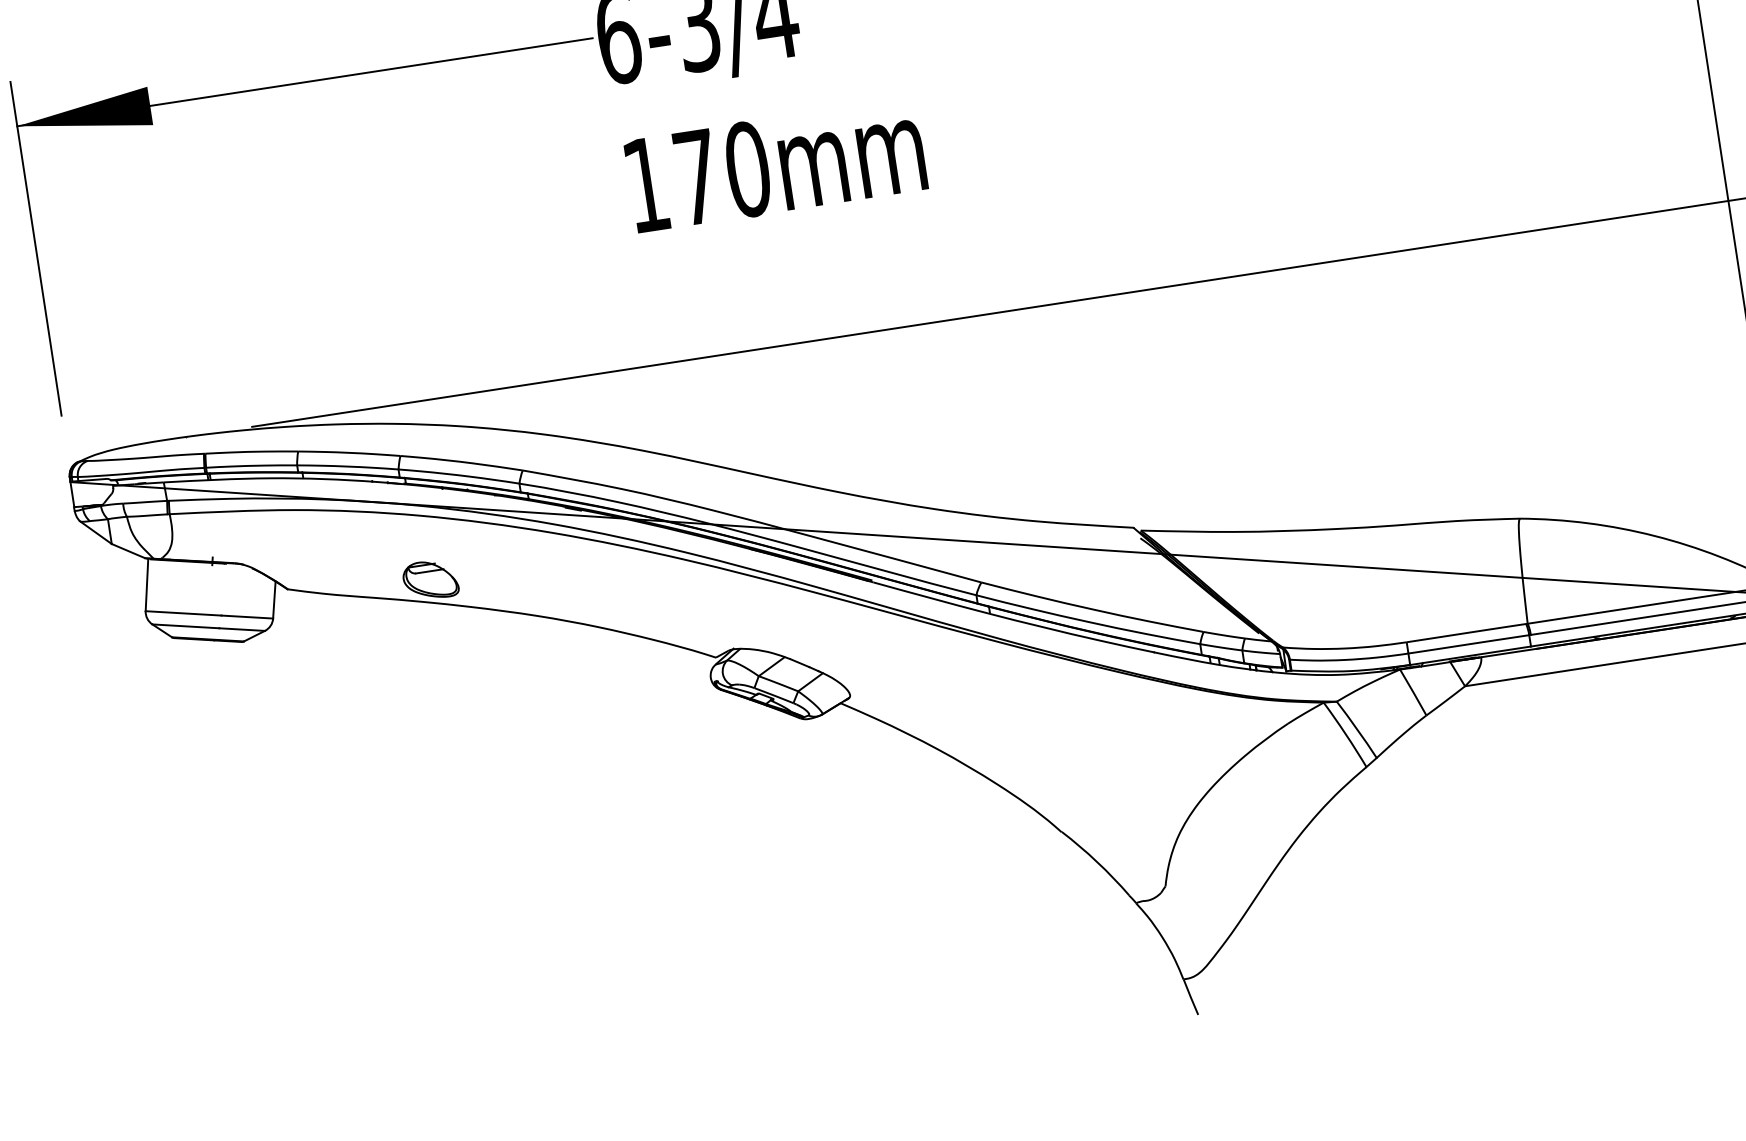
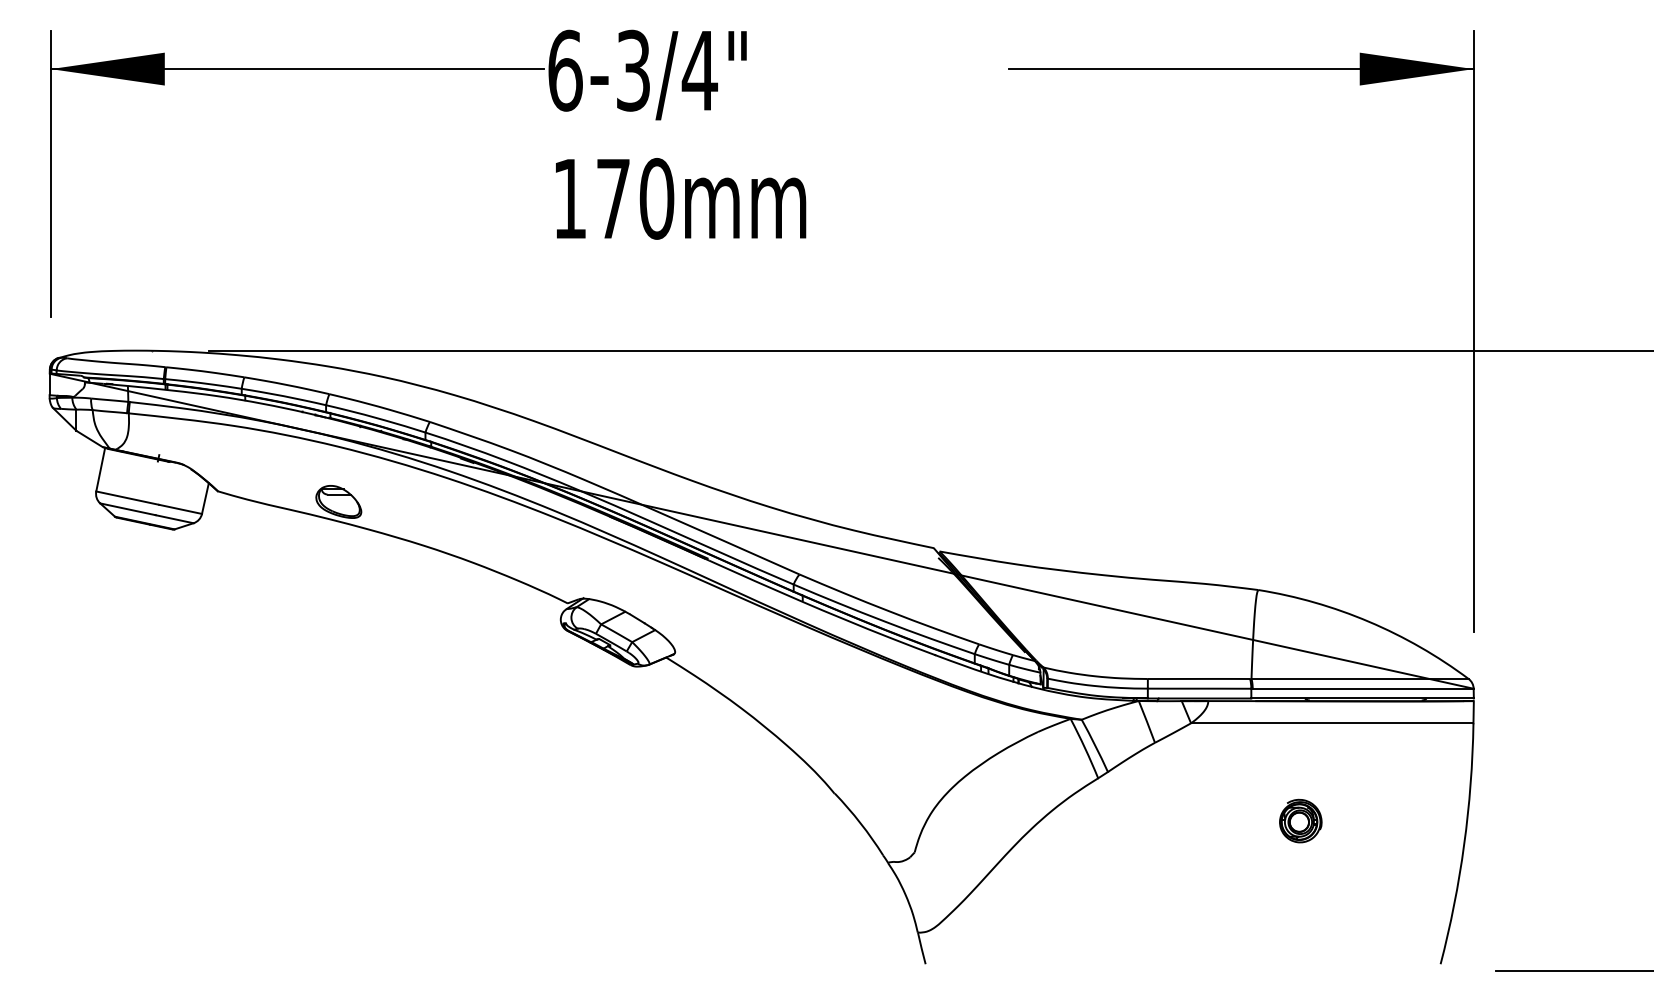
part: (1610, 780) -> (1300, 820), added

